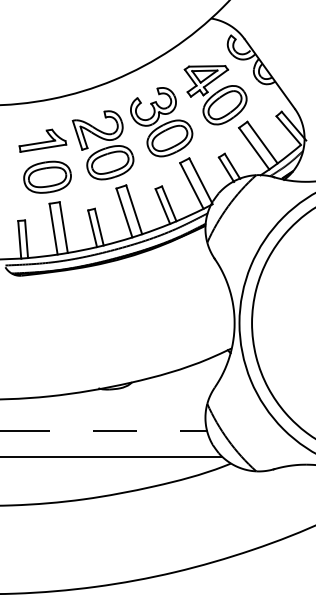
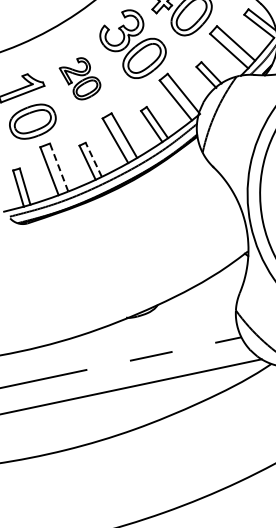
part: (102, 145) -> (80, 79), size x0.6
line: (63, 227) -> (58, 167), solid -> dashed
line: (99, 227) -> (94, 160), solid -> dashed

